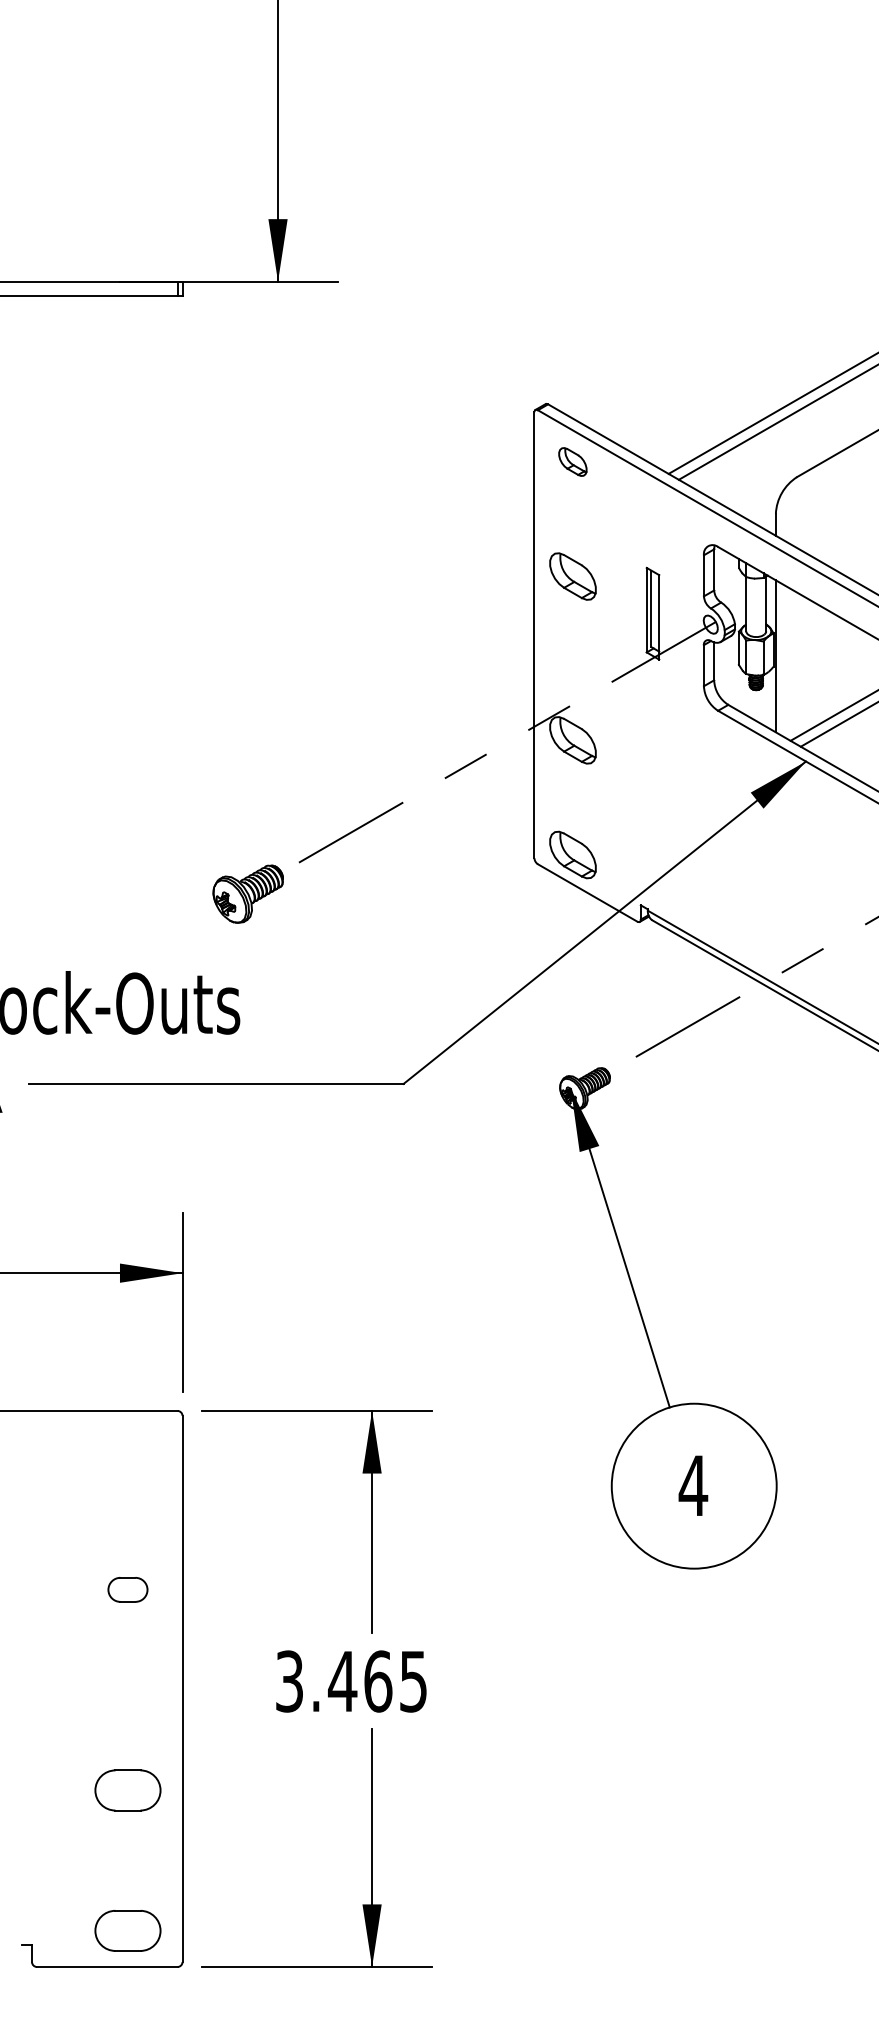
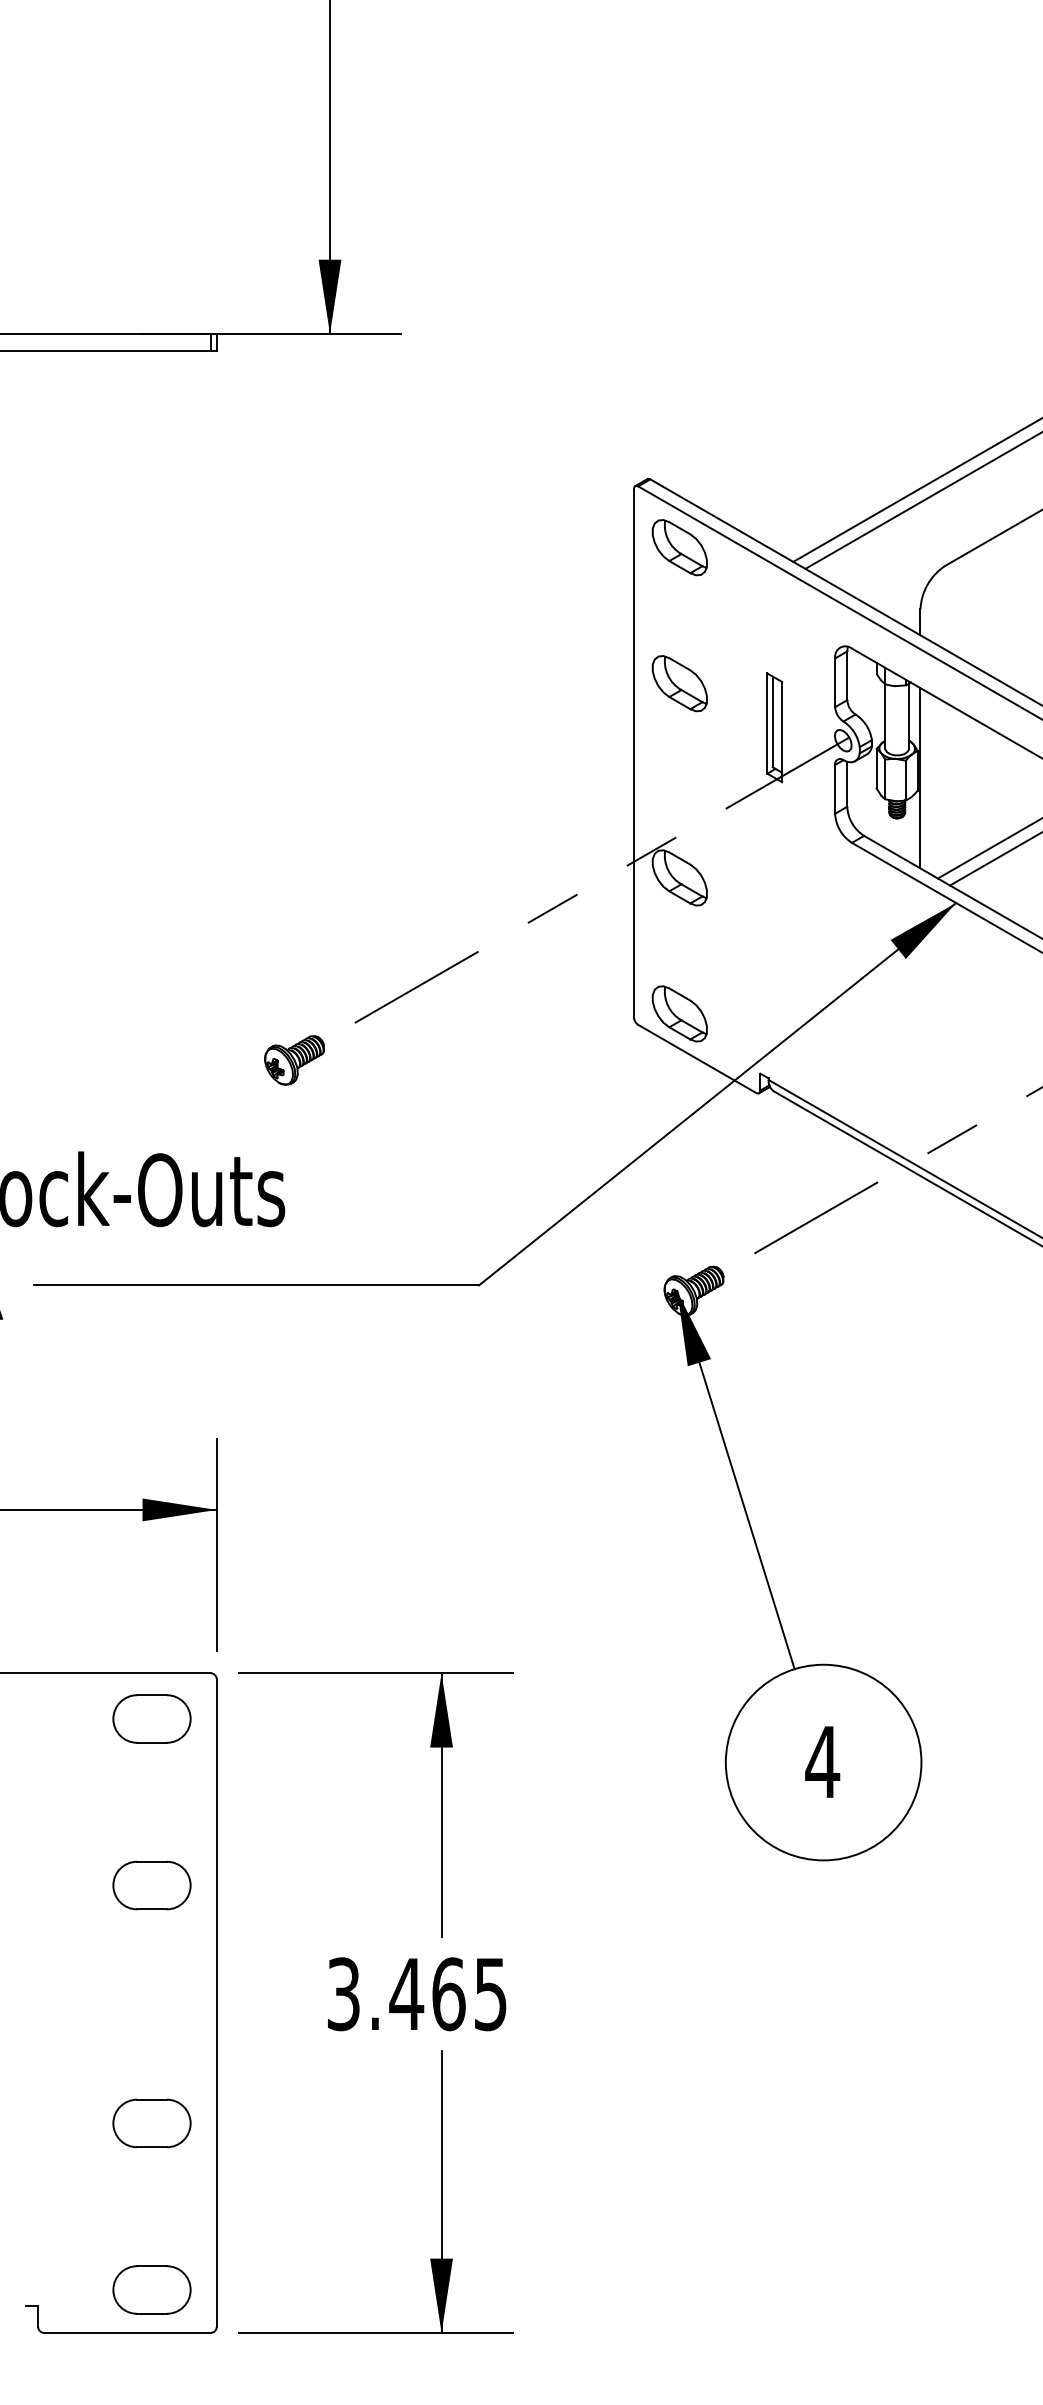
part: (572, 461) -> (679, 547), size x1.67
part: (248, 894) -> (294, 1060), size x0.71
part: (127, 1449) -> (151, 1718), added
part: (127, 1589) -> (151, 1885), size x1.67

